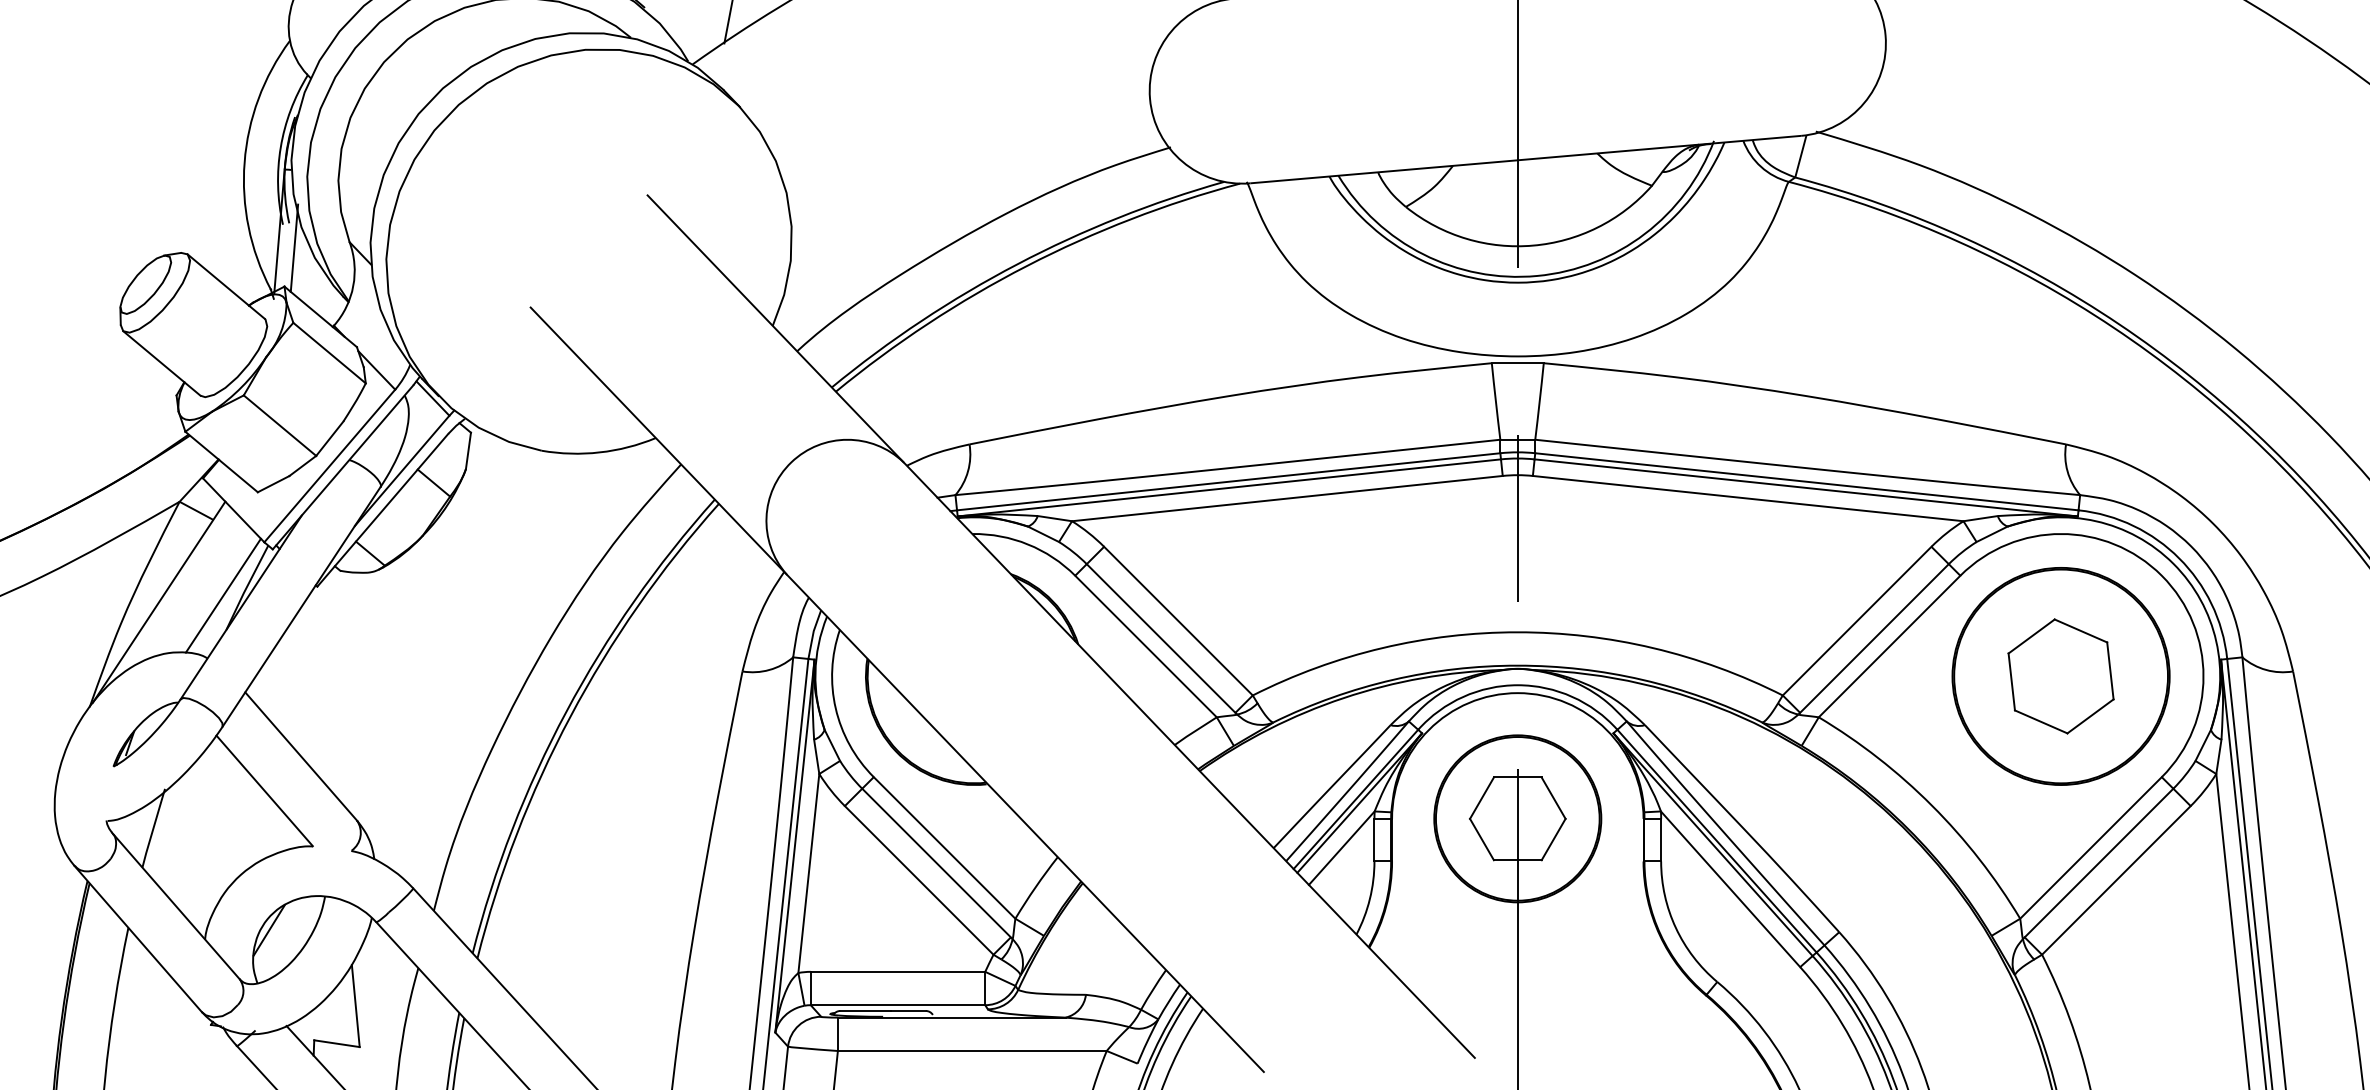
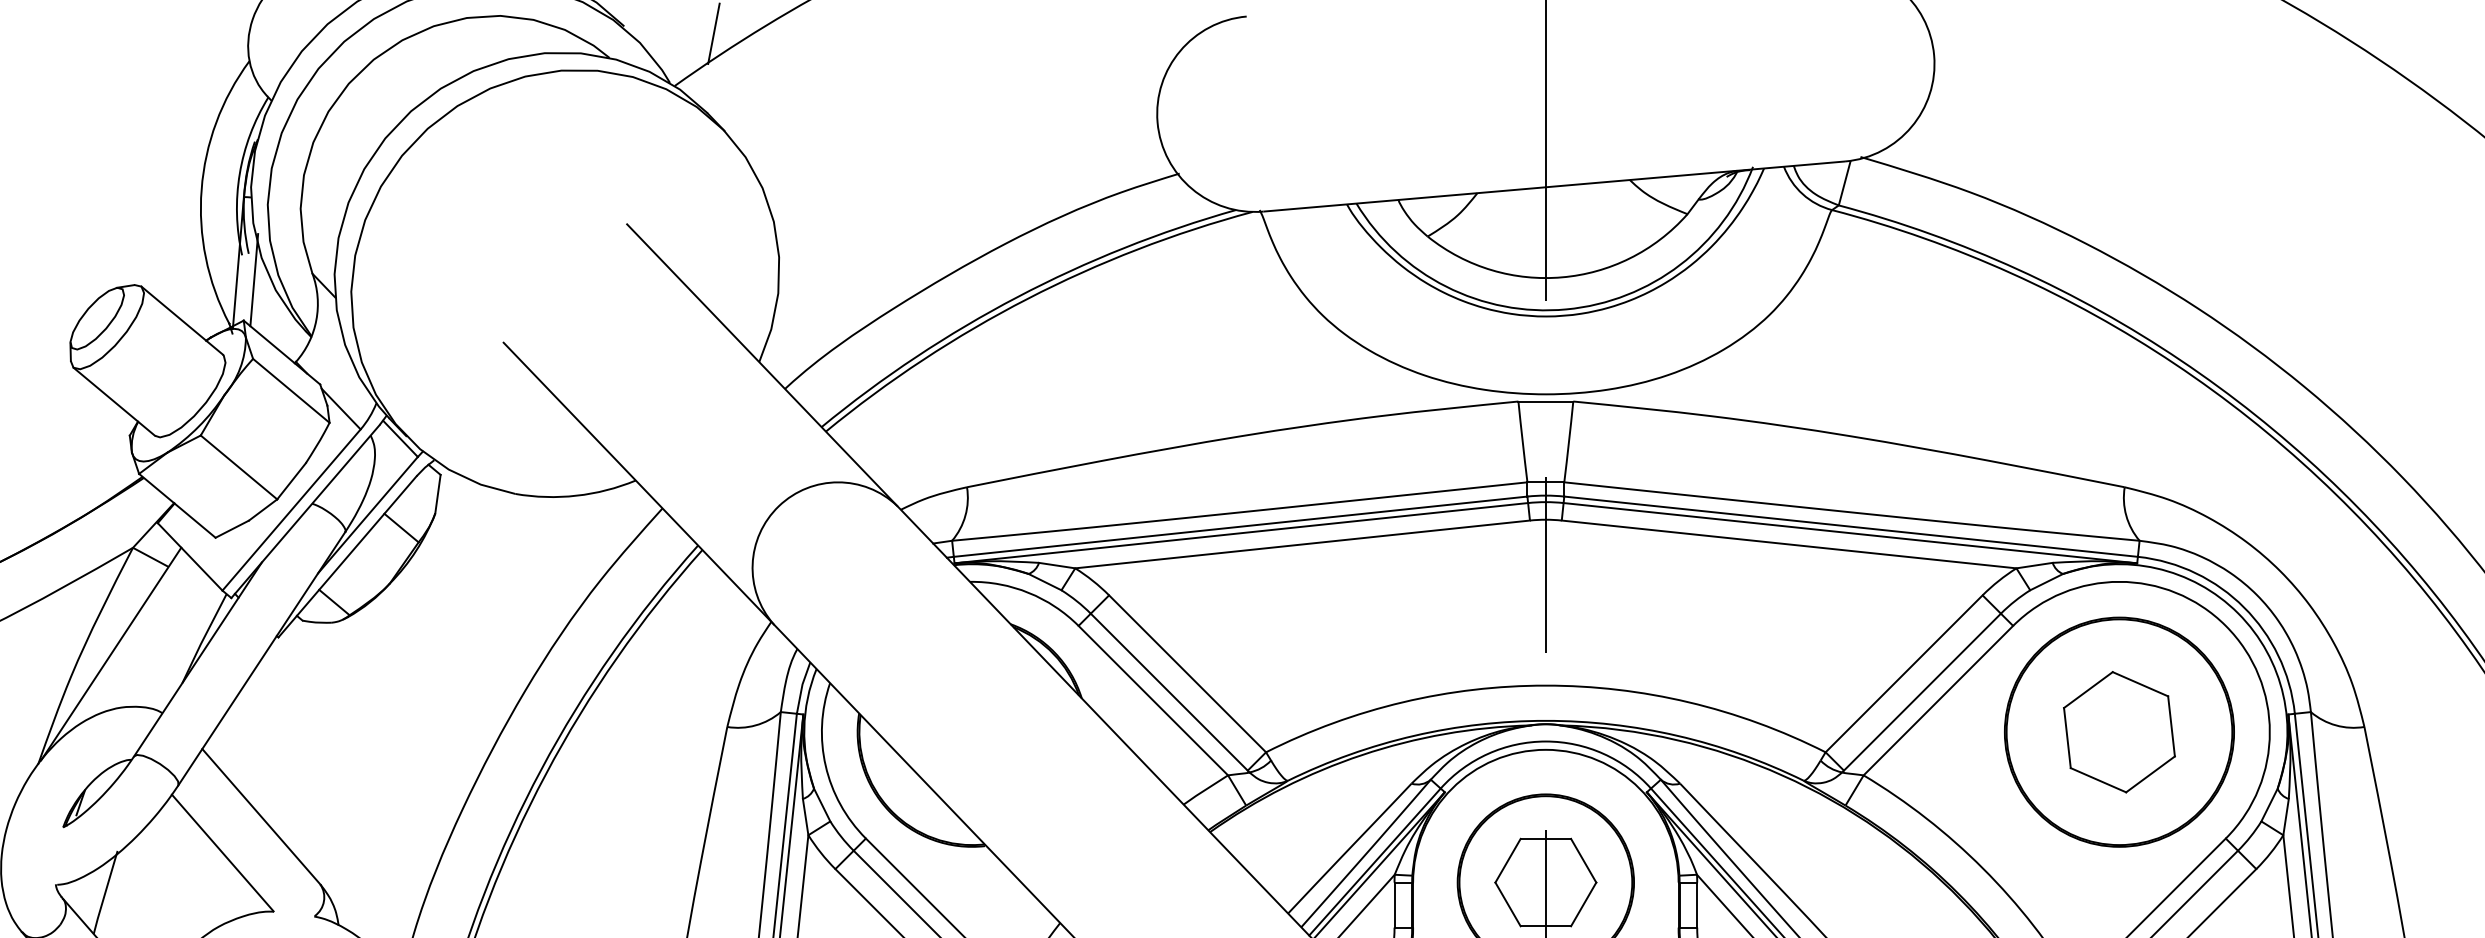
line: (222, 595) -> (178, 646), removed

